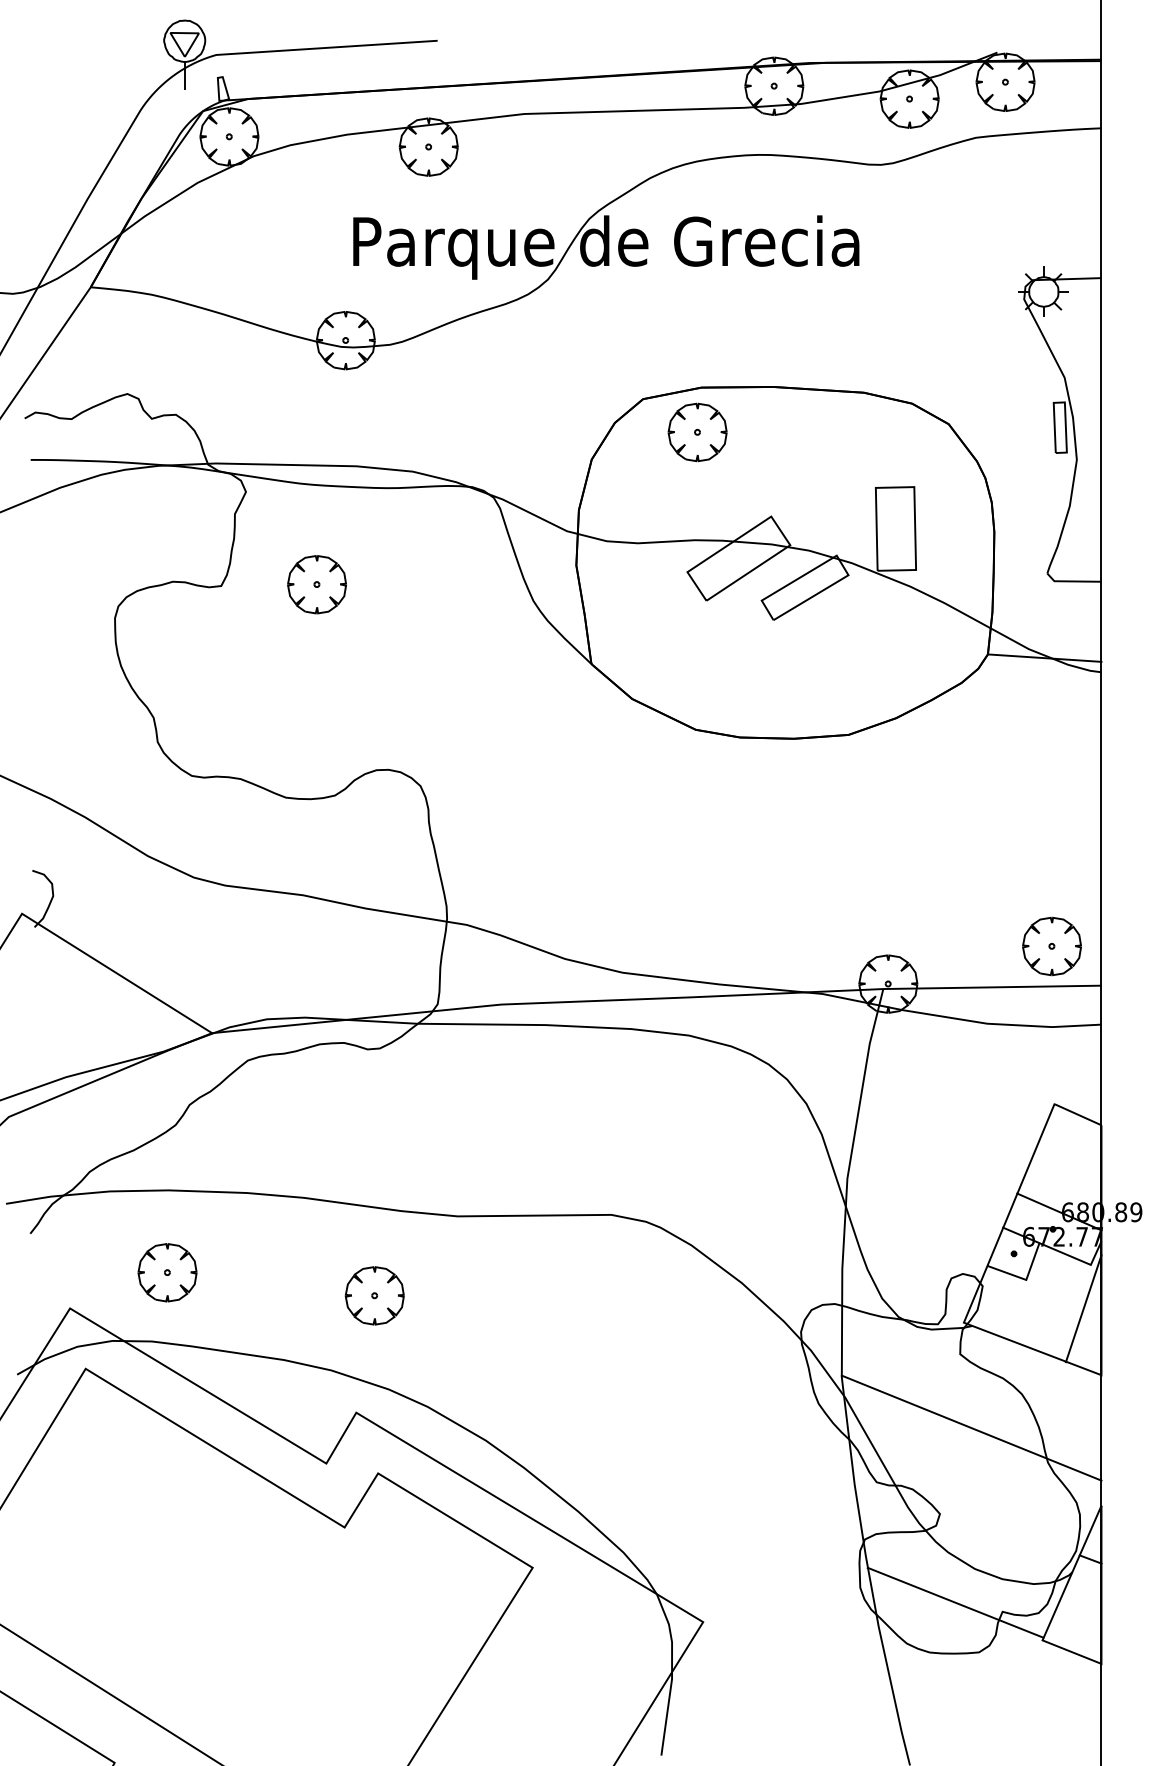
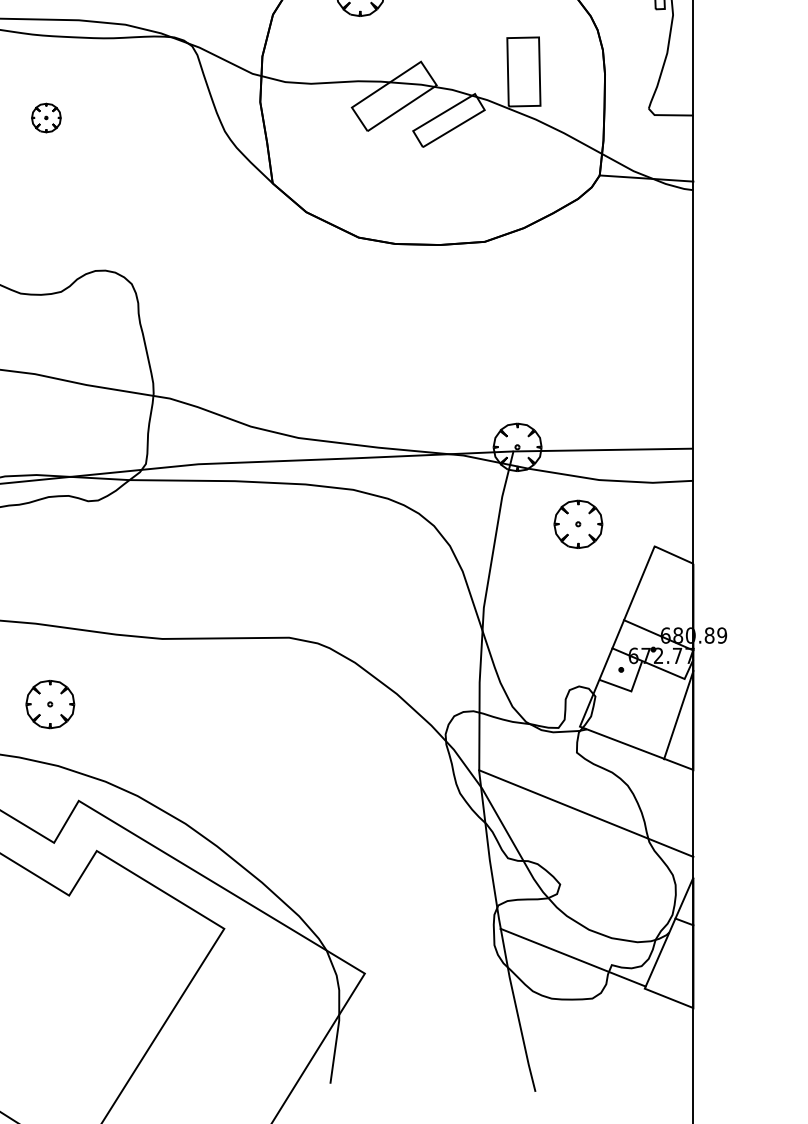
part: (316, 584) -> (45, 117), size x0.6
part: (1051, 946) -> (577, 524), moved
part: (374, 1295) -> (50, 704), moved

